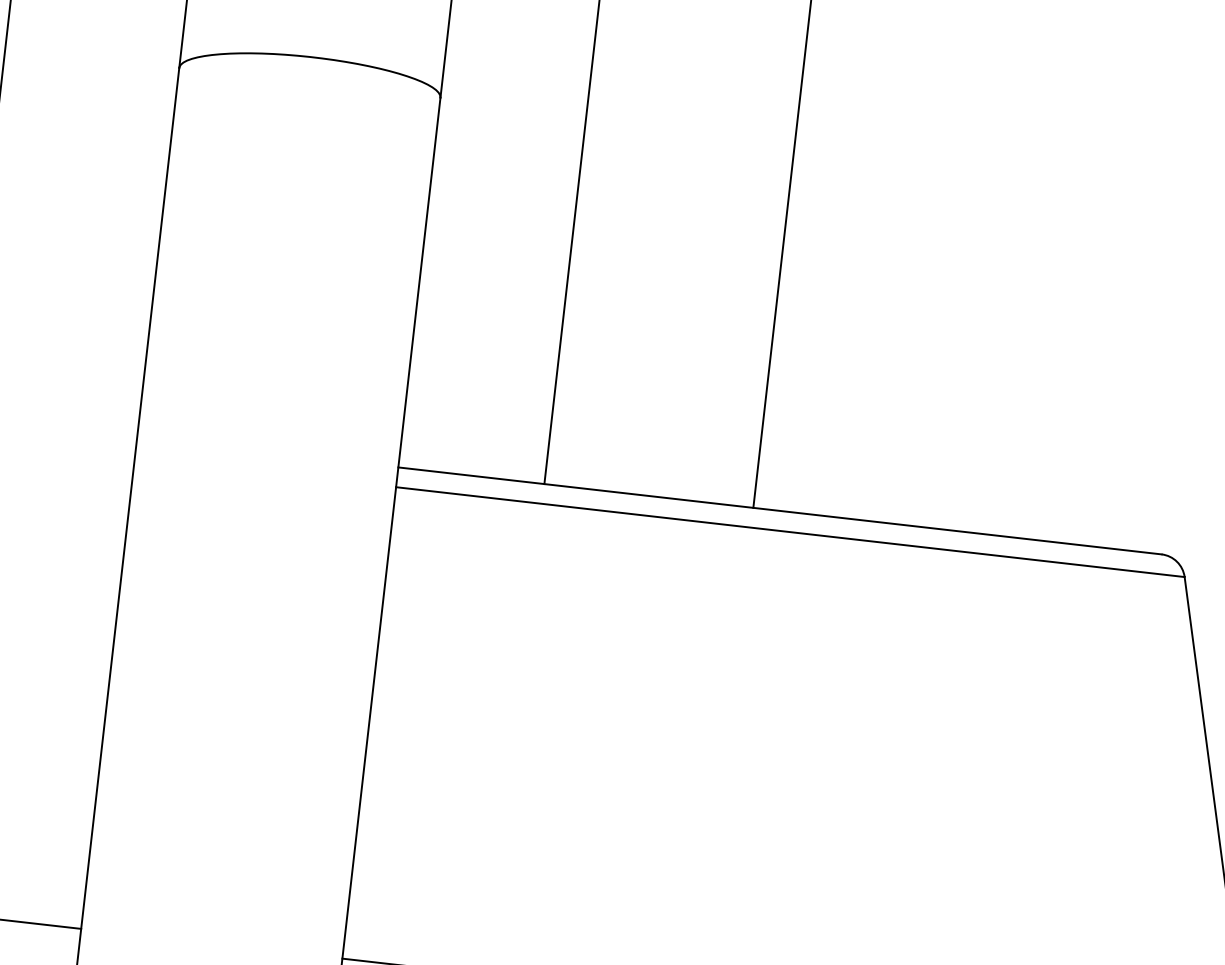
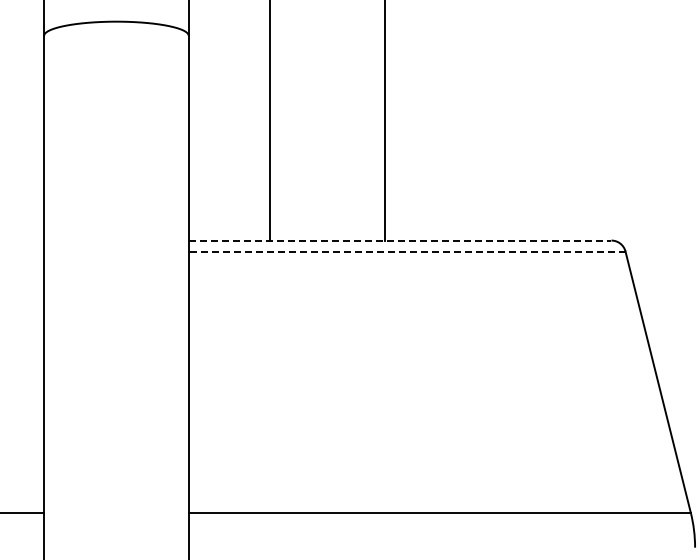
line: (780, 510) -> (400, 240), solid -> dashed
line: (789, 531) -> (406, 251), solid -> dashed

